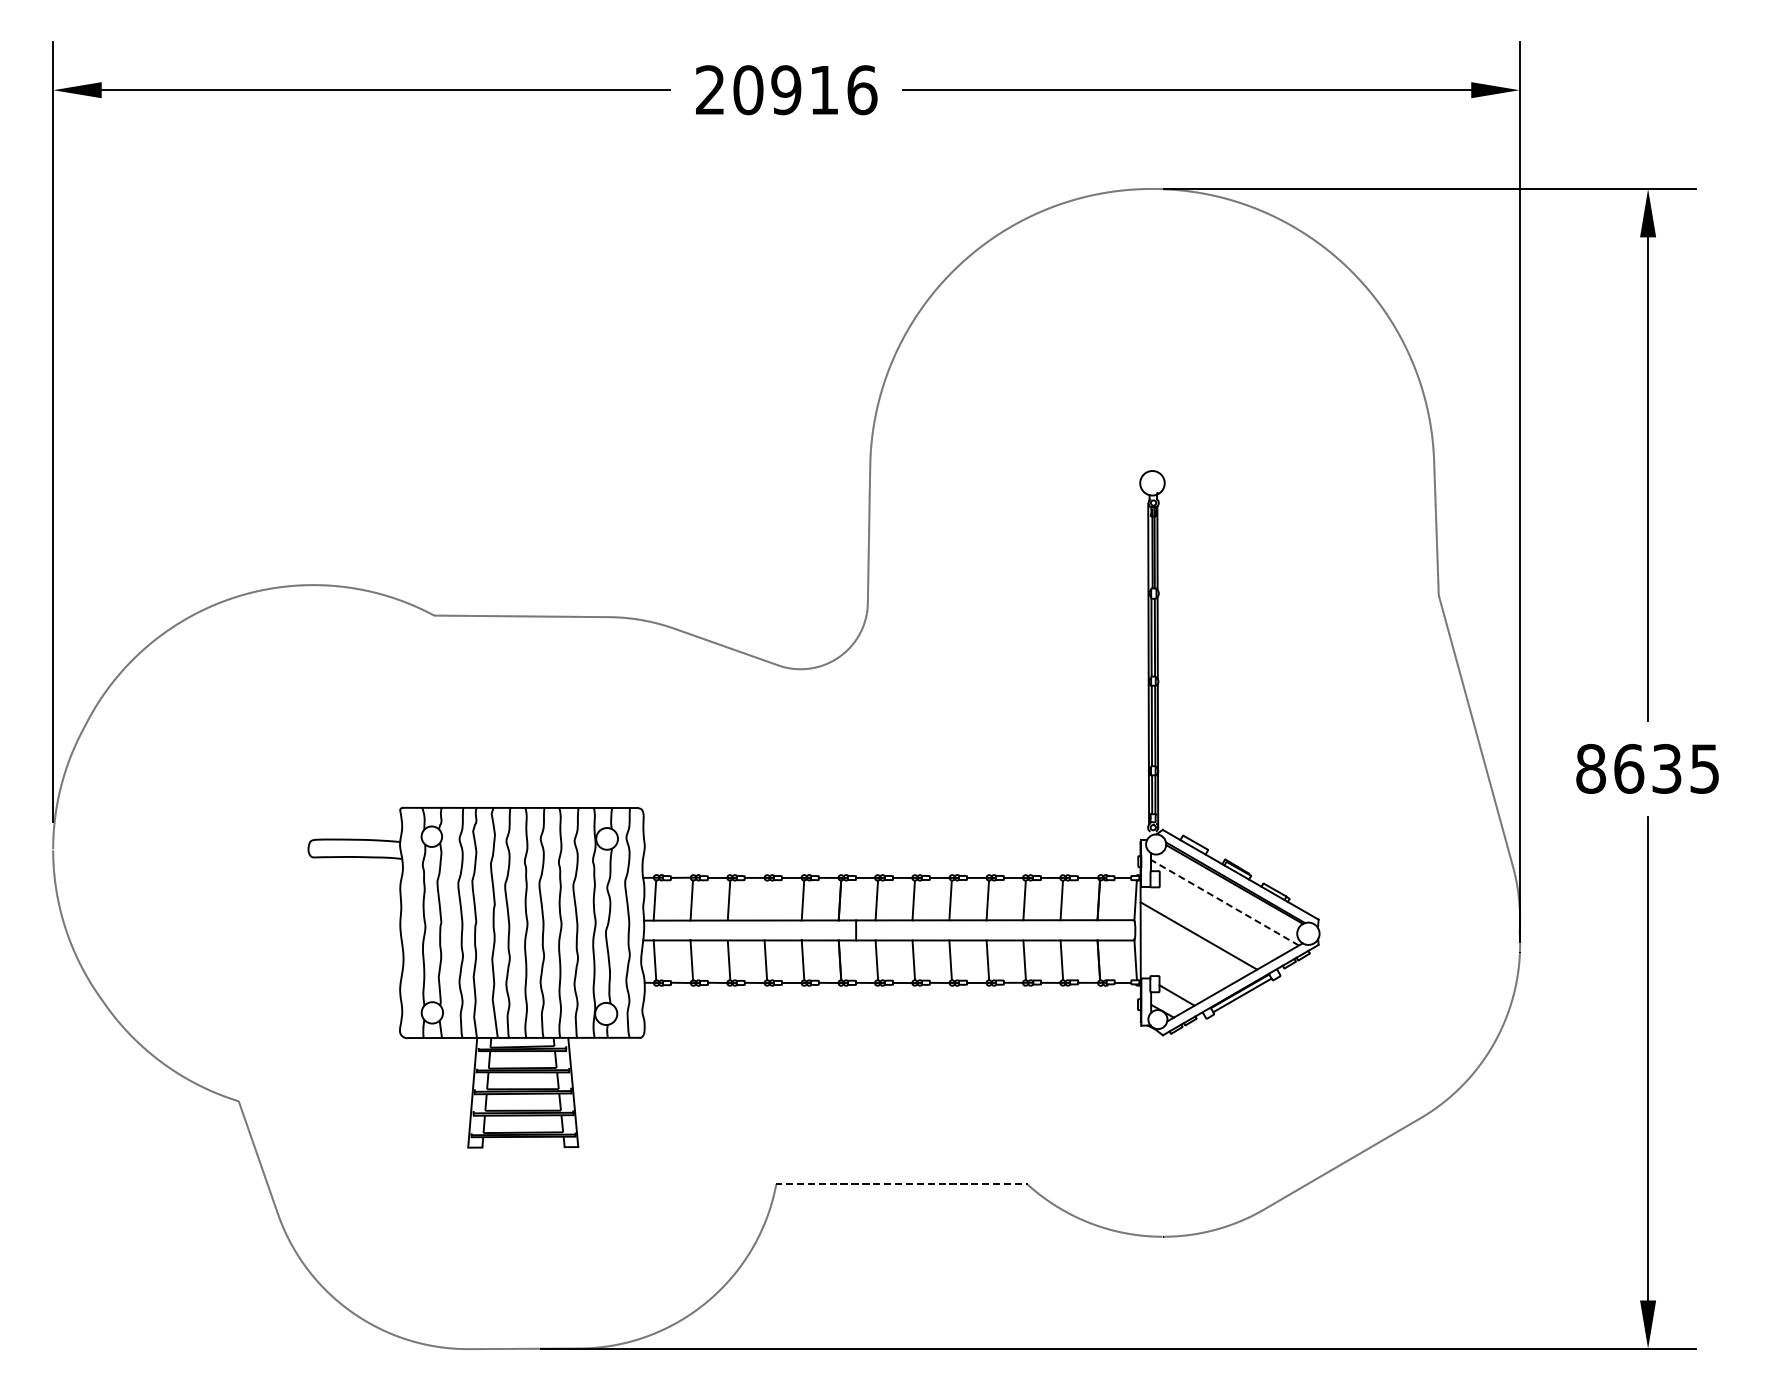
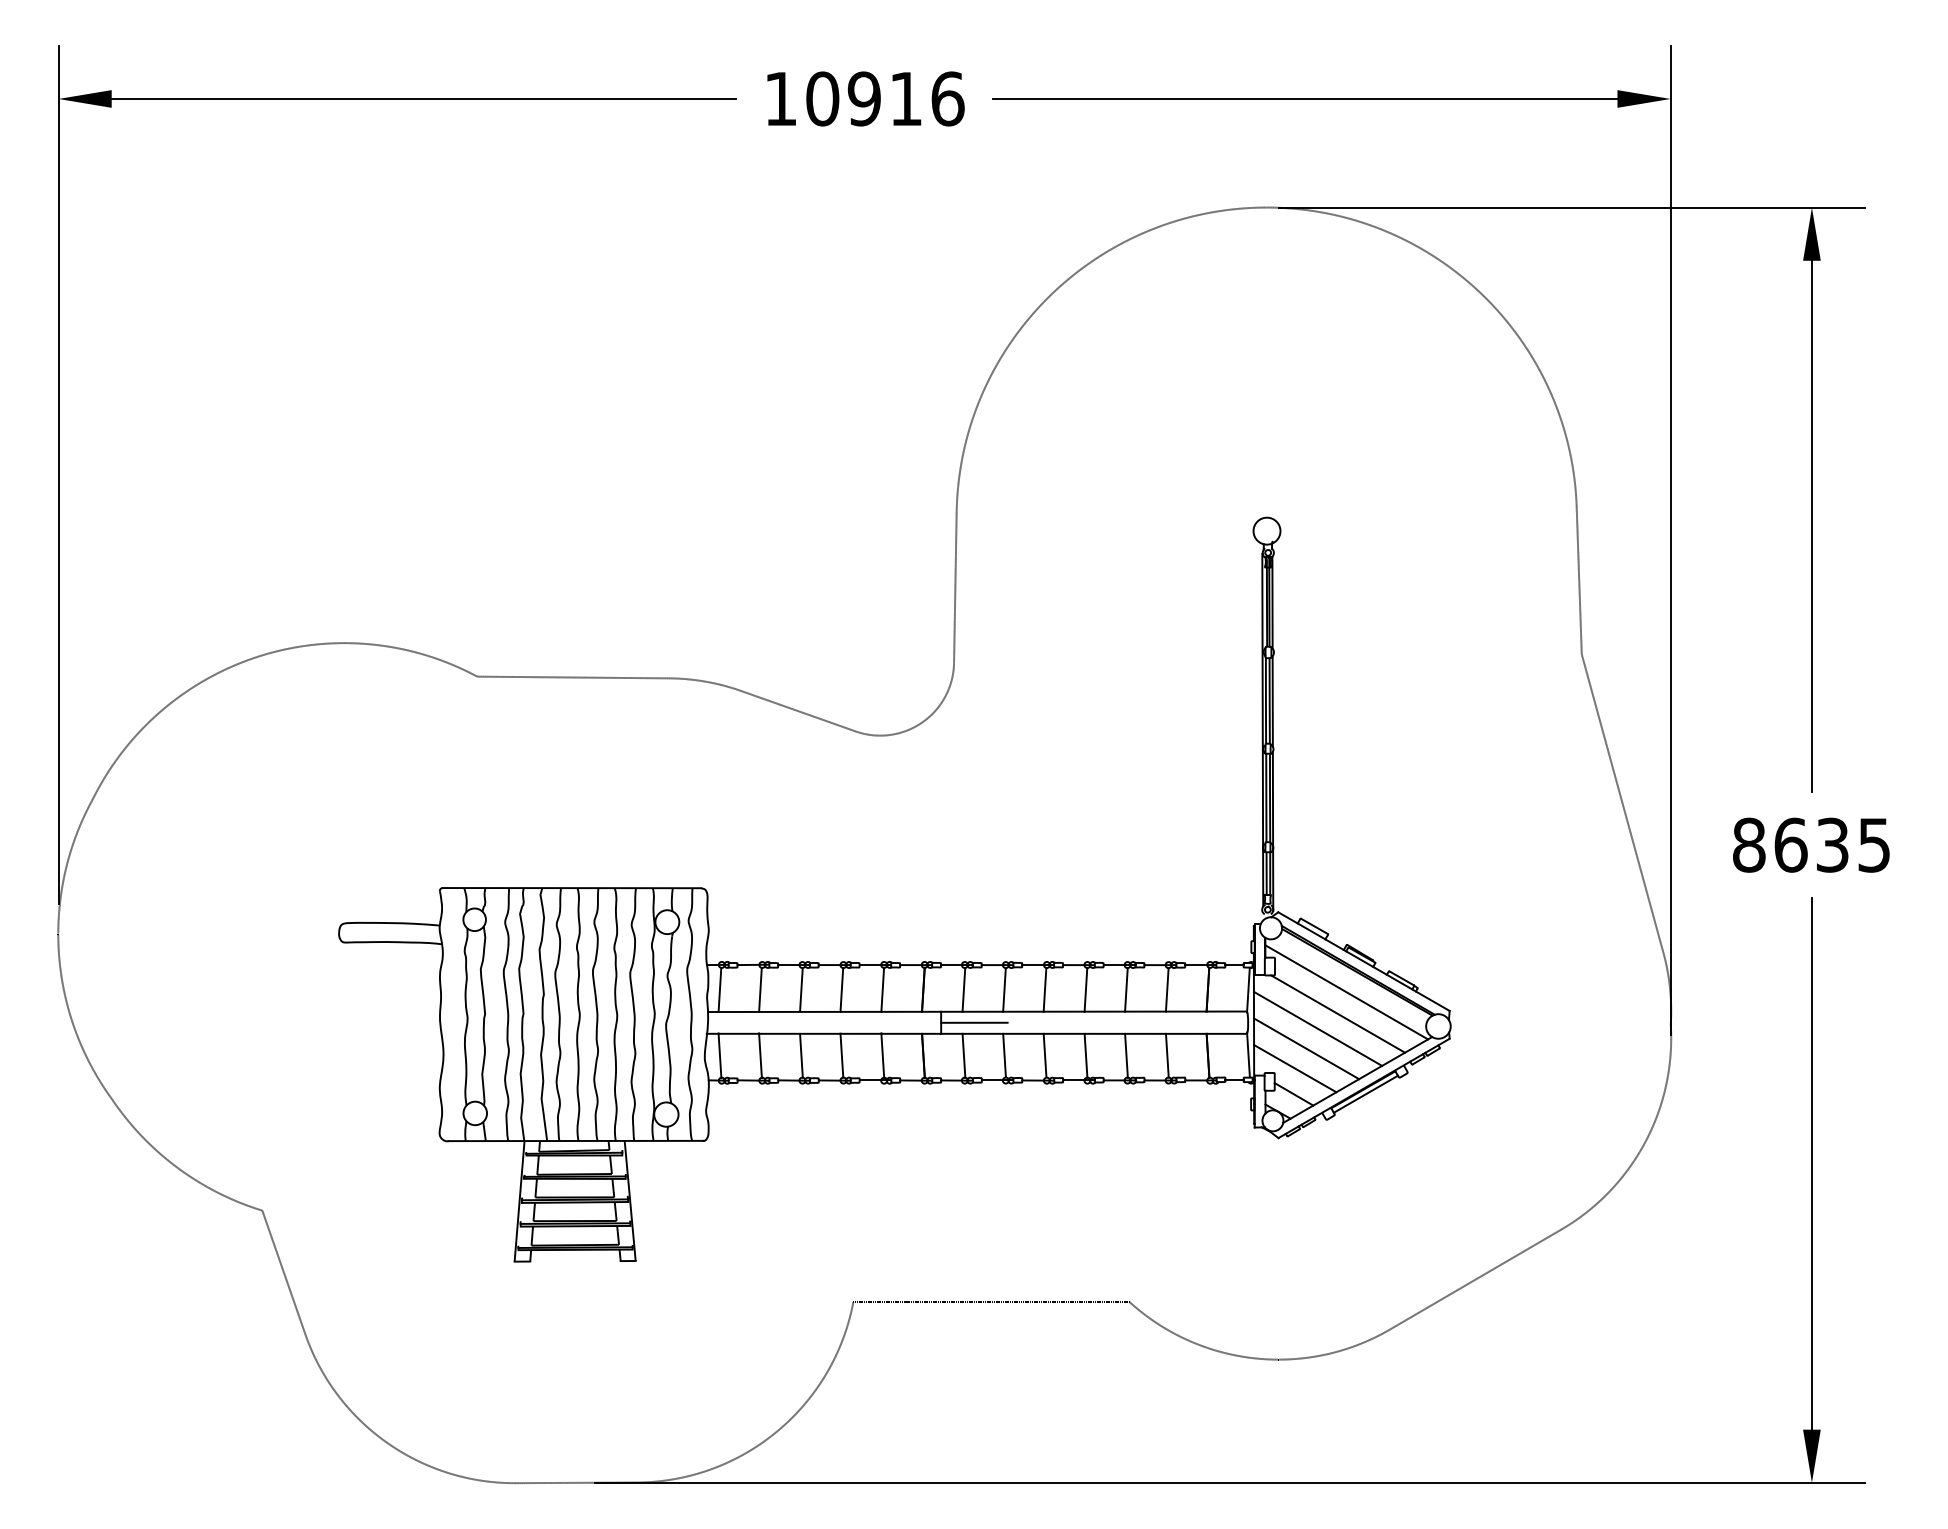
text: (709, 89) -> (779, 98), 20916 -> 10916
line: (765, 900) -> (841, 989), added
line: (1224, 902) -> (1346, 992), dashed -> solid
line: (1217, 922) -> (1338, 1014), added
line: (886, 930) -> (974, 1022), added
line: (1188, 953) -> (1306, 1048), added
line: (1177, 971) -> (1294, 1067), added

